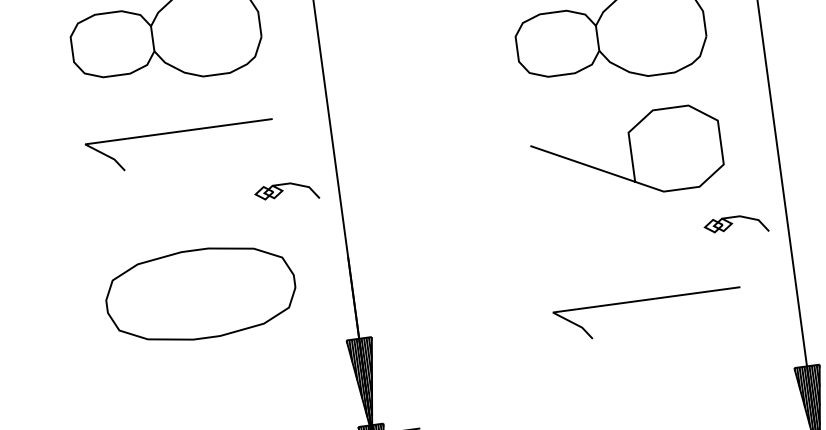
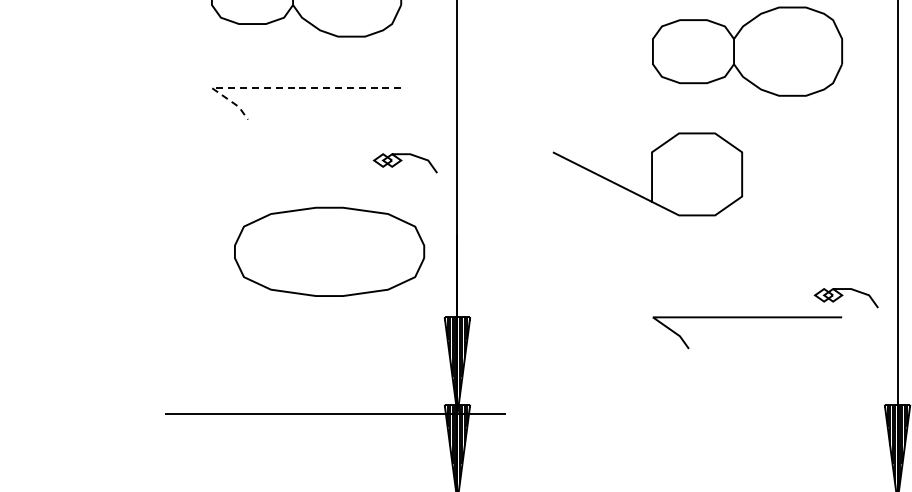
line: (153, 135) -> (280, 88), solid -> dashed
curve: (631, 154) -> (651, 174), moved
part: (735, 226) -> (845, 298), moved
part: (200, 293) -> (329, 251), moved

